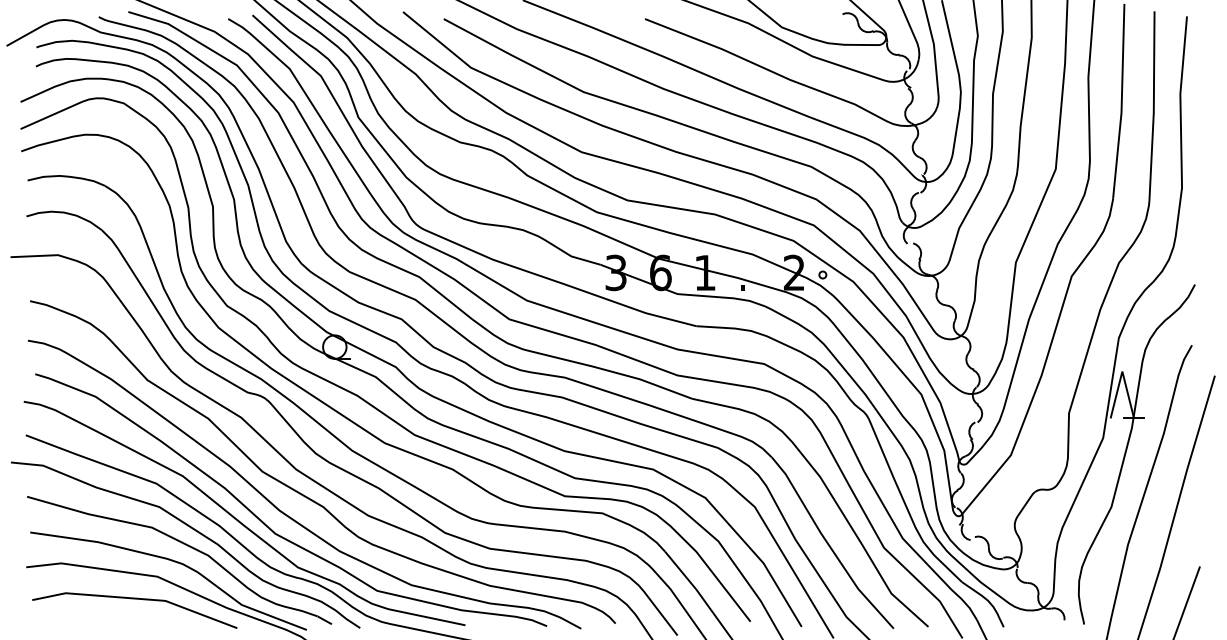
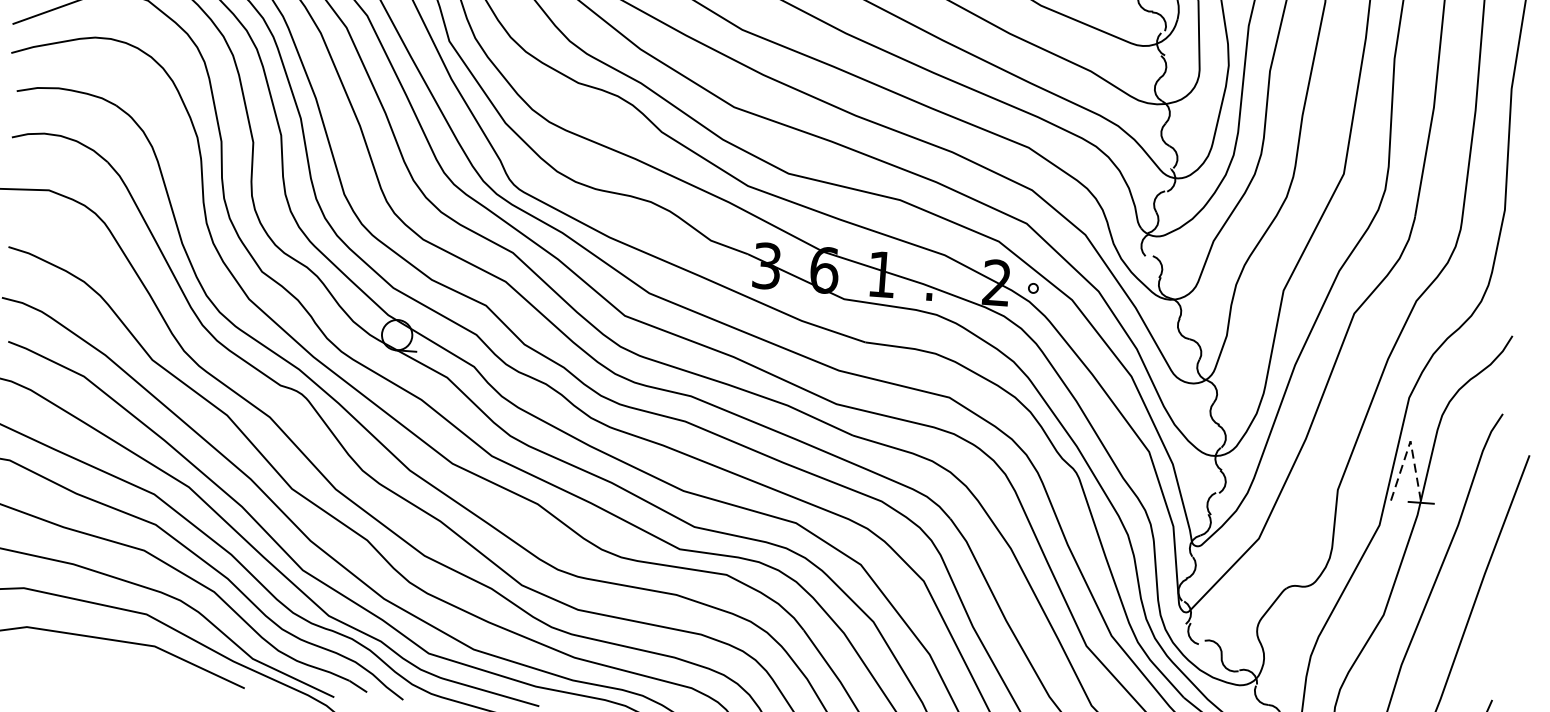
line: (1122, 371) -> (1410, 441), solid -> dashed

